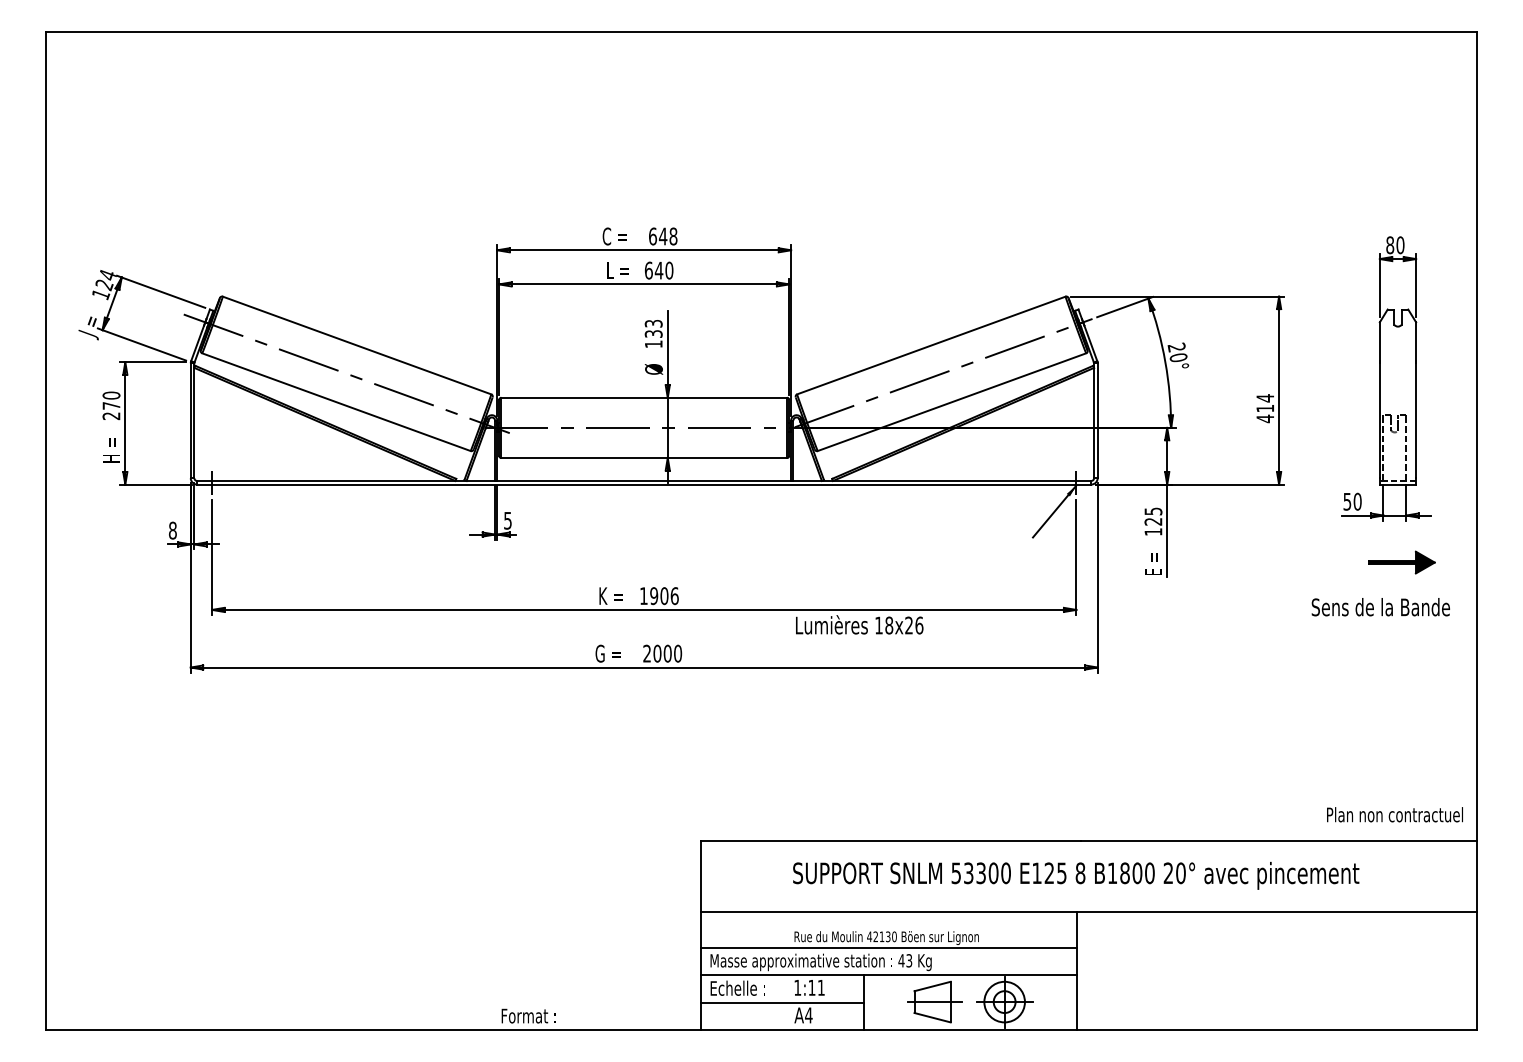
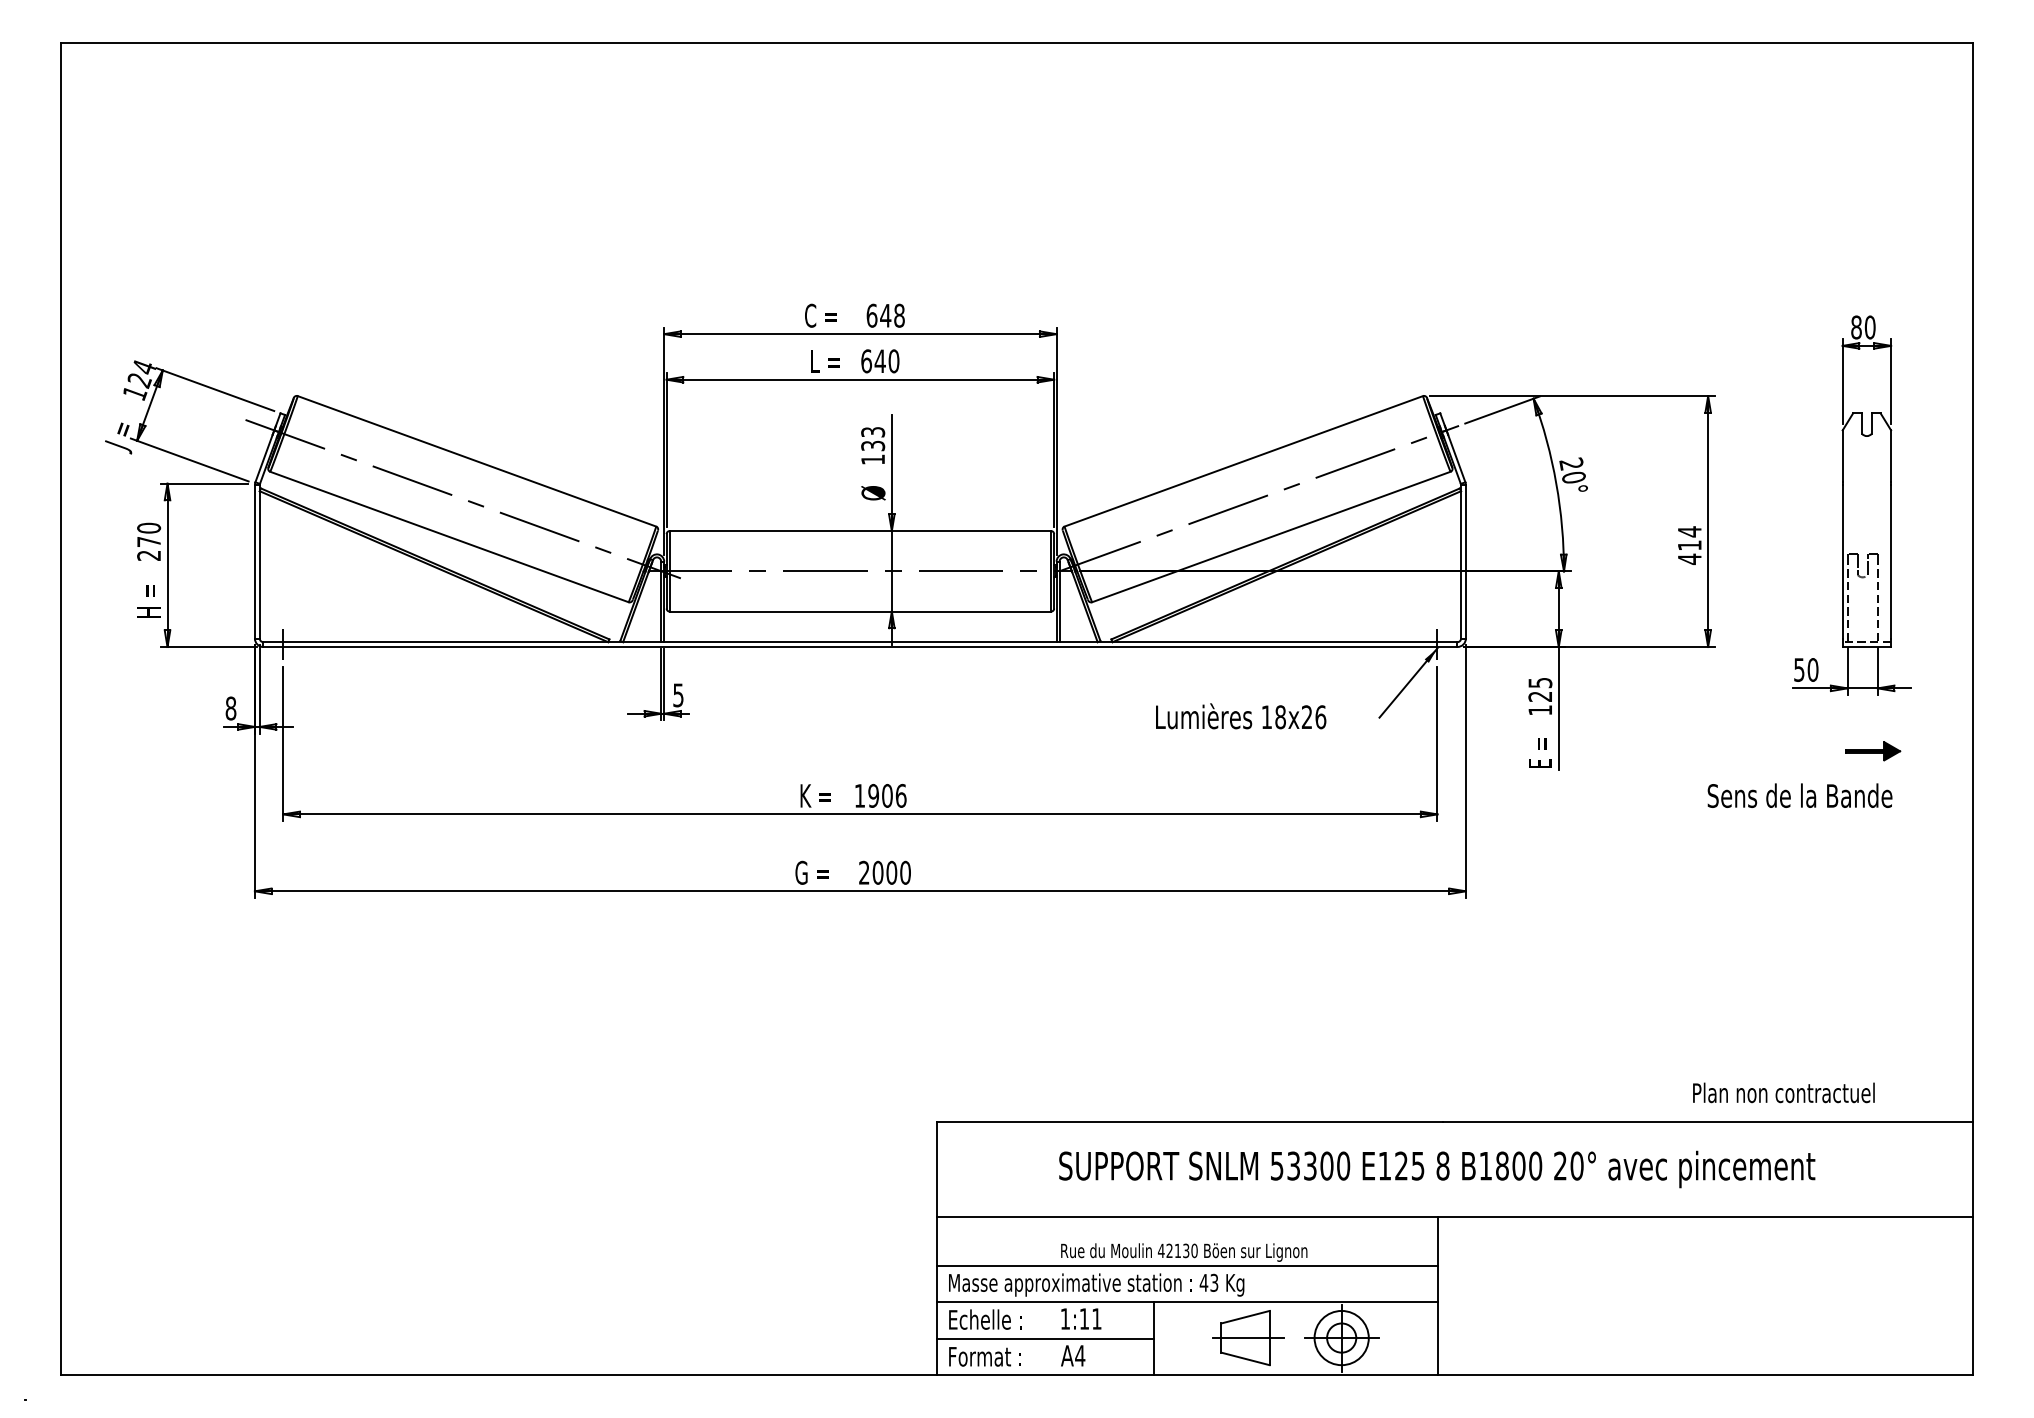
part: (1402, 562) -> (1873, 751), size x0.62
text: (1380, 607) -> (1799, 795), moved
text: (859, 624) -> (1241, 716), moved
text: (1394, 814) -> (1783, 1092), moved
text: (528, 1015) -> (984, 1356), moved

